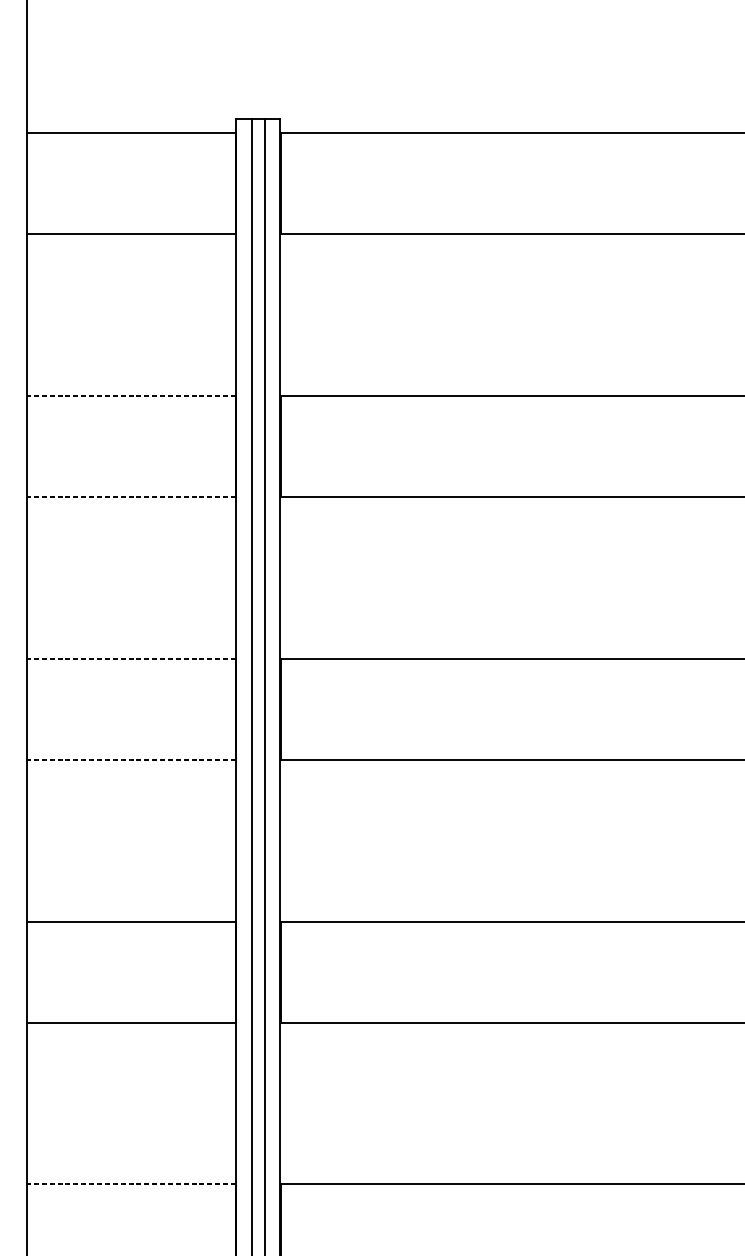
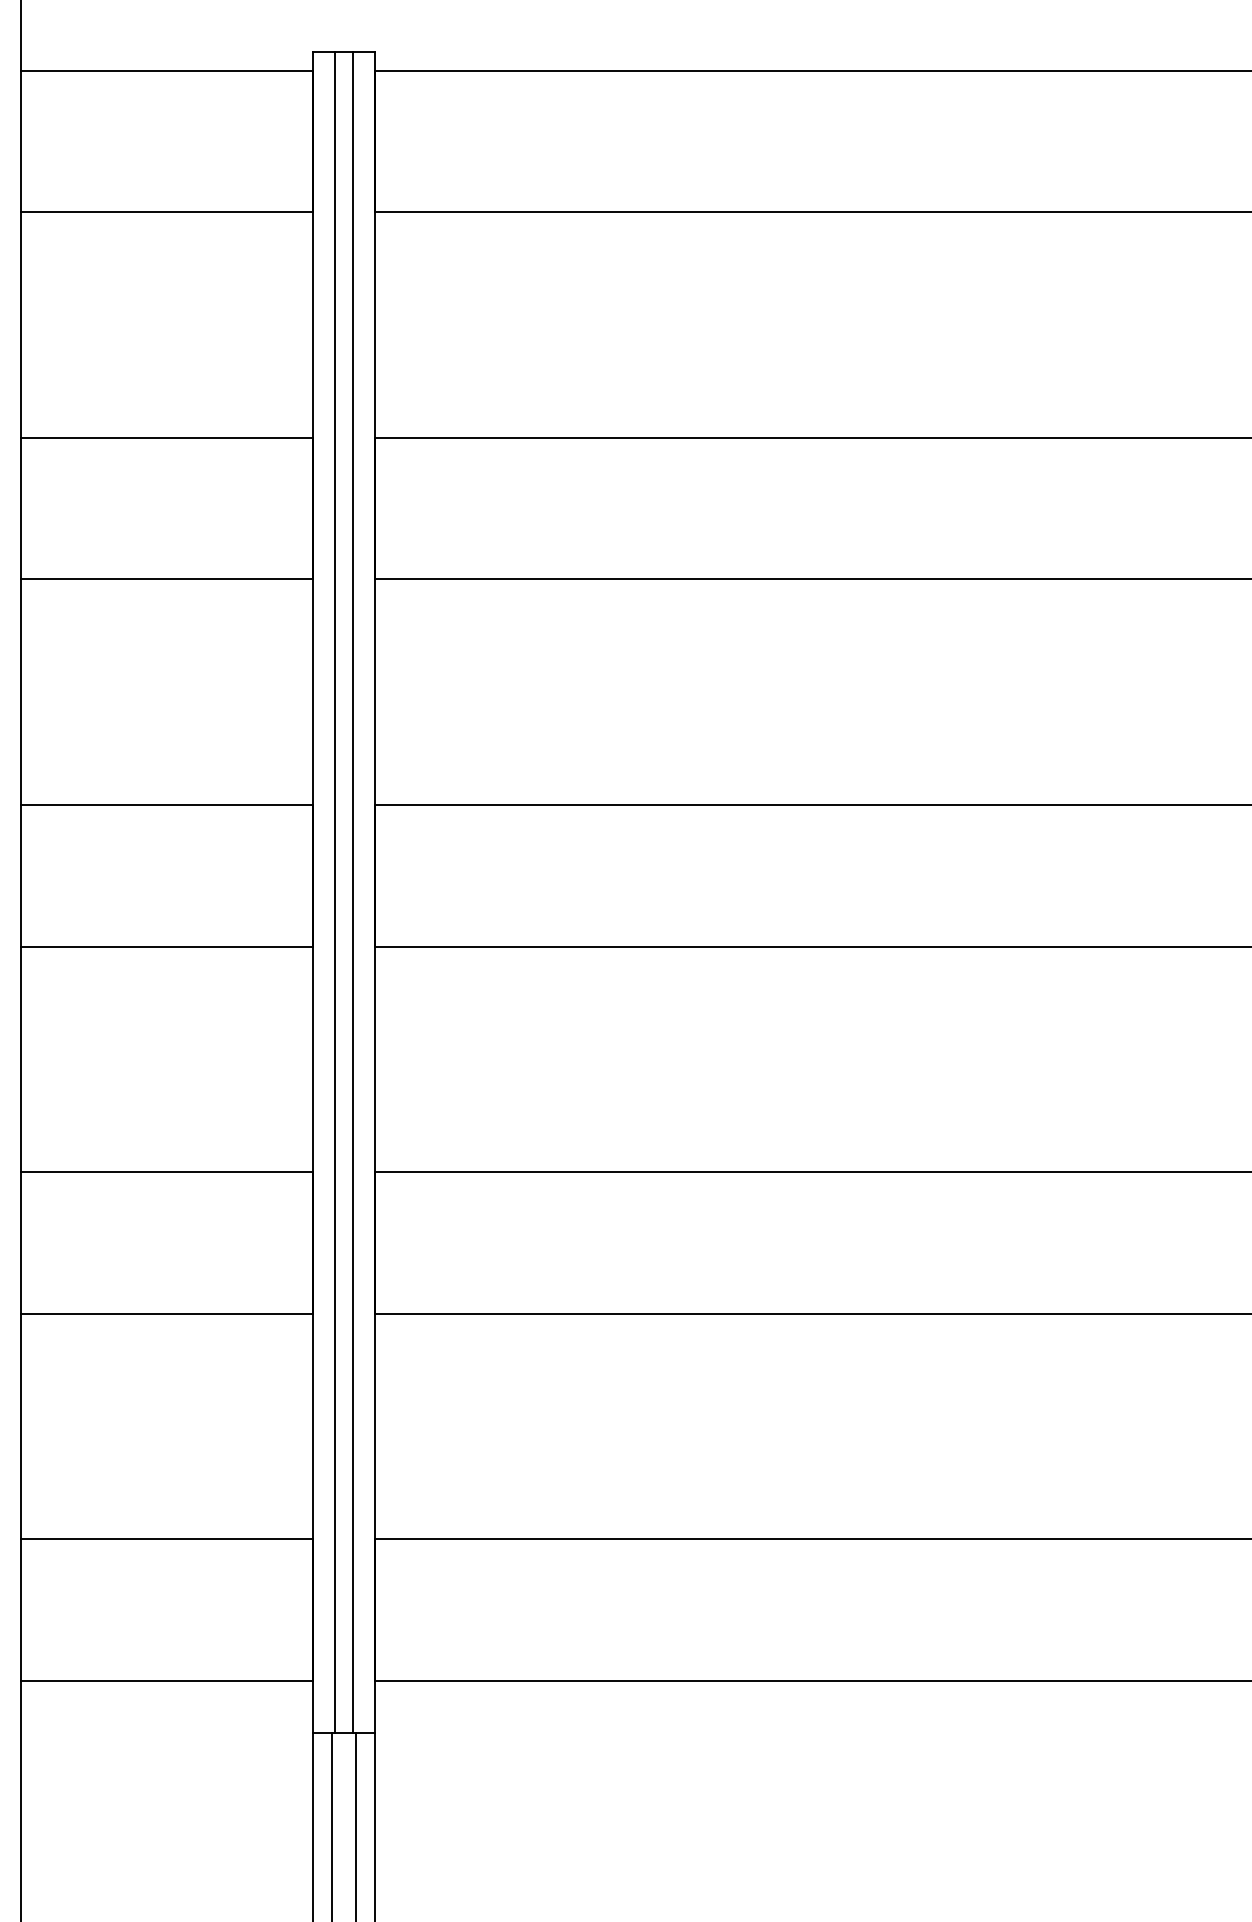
line: (131, 395) -> (166, 437), dashed -> solid
line: (131, 497) -> (166, 579), dashed -> solid
line: (131, 658) -> (166, 804), dashed -> solid
line: (131, 760) -> (166, 946), dashed -> solid
line: (131, 1184) -> (166, 1538), dashed -> solid

